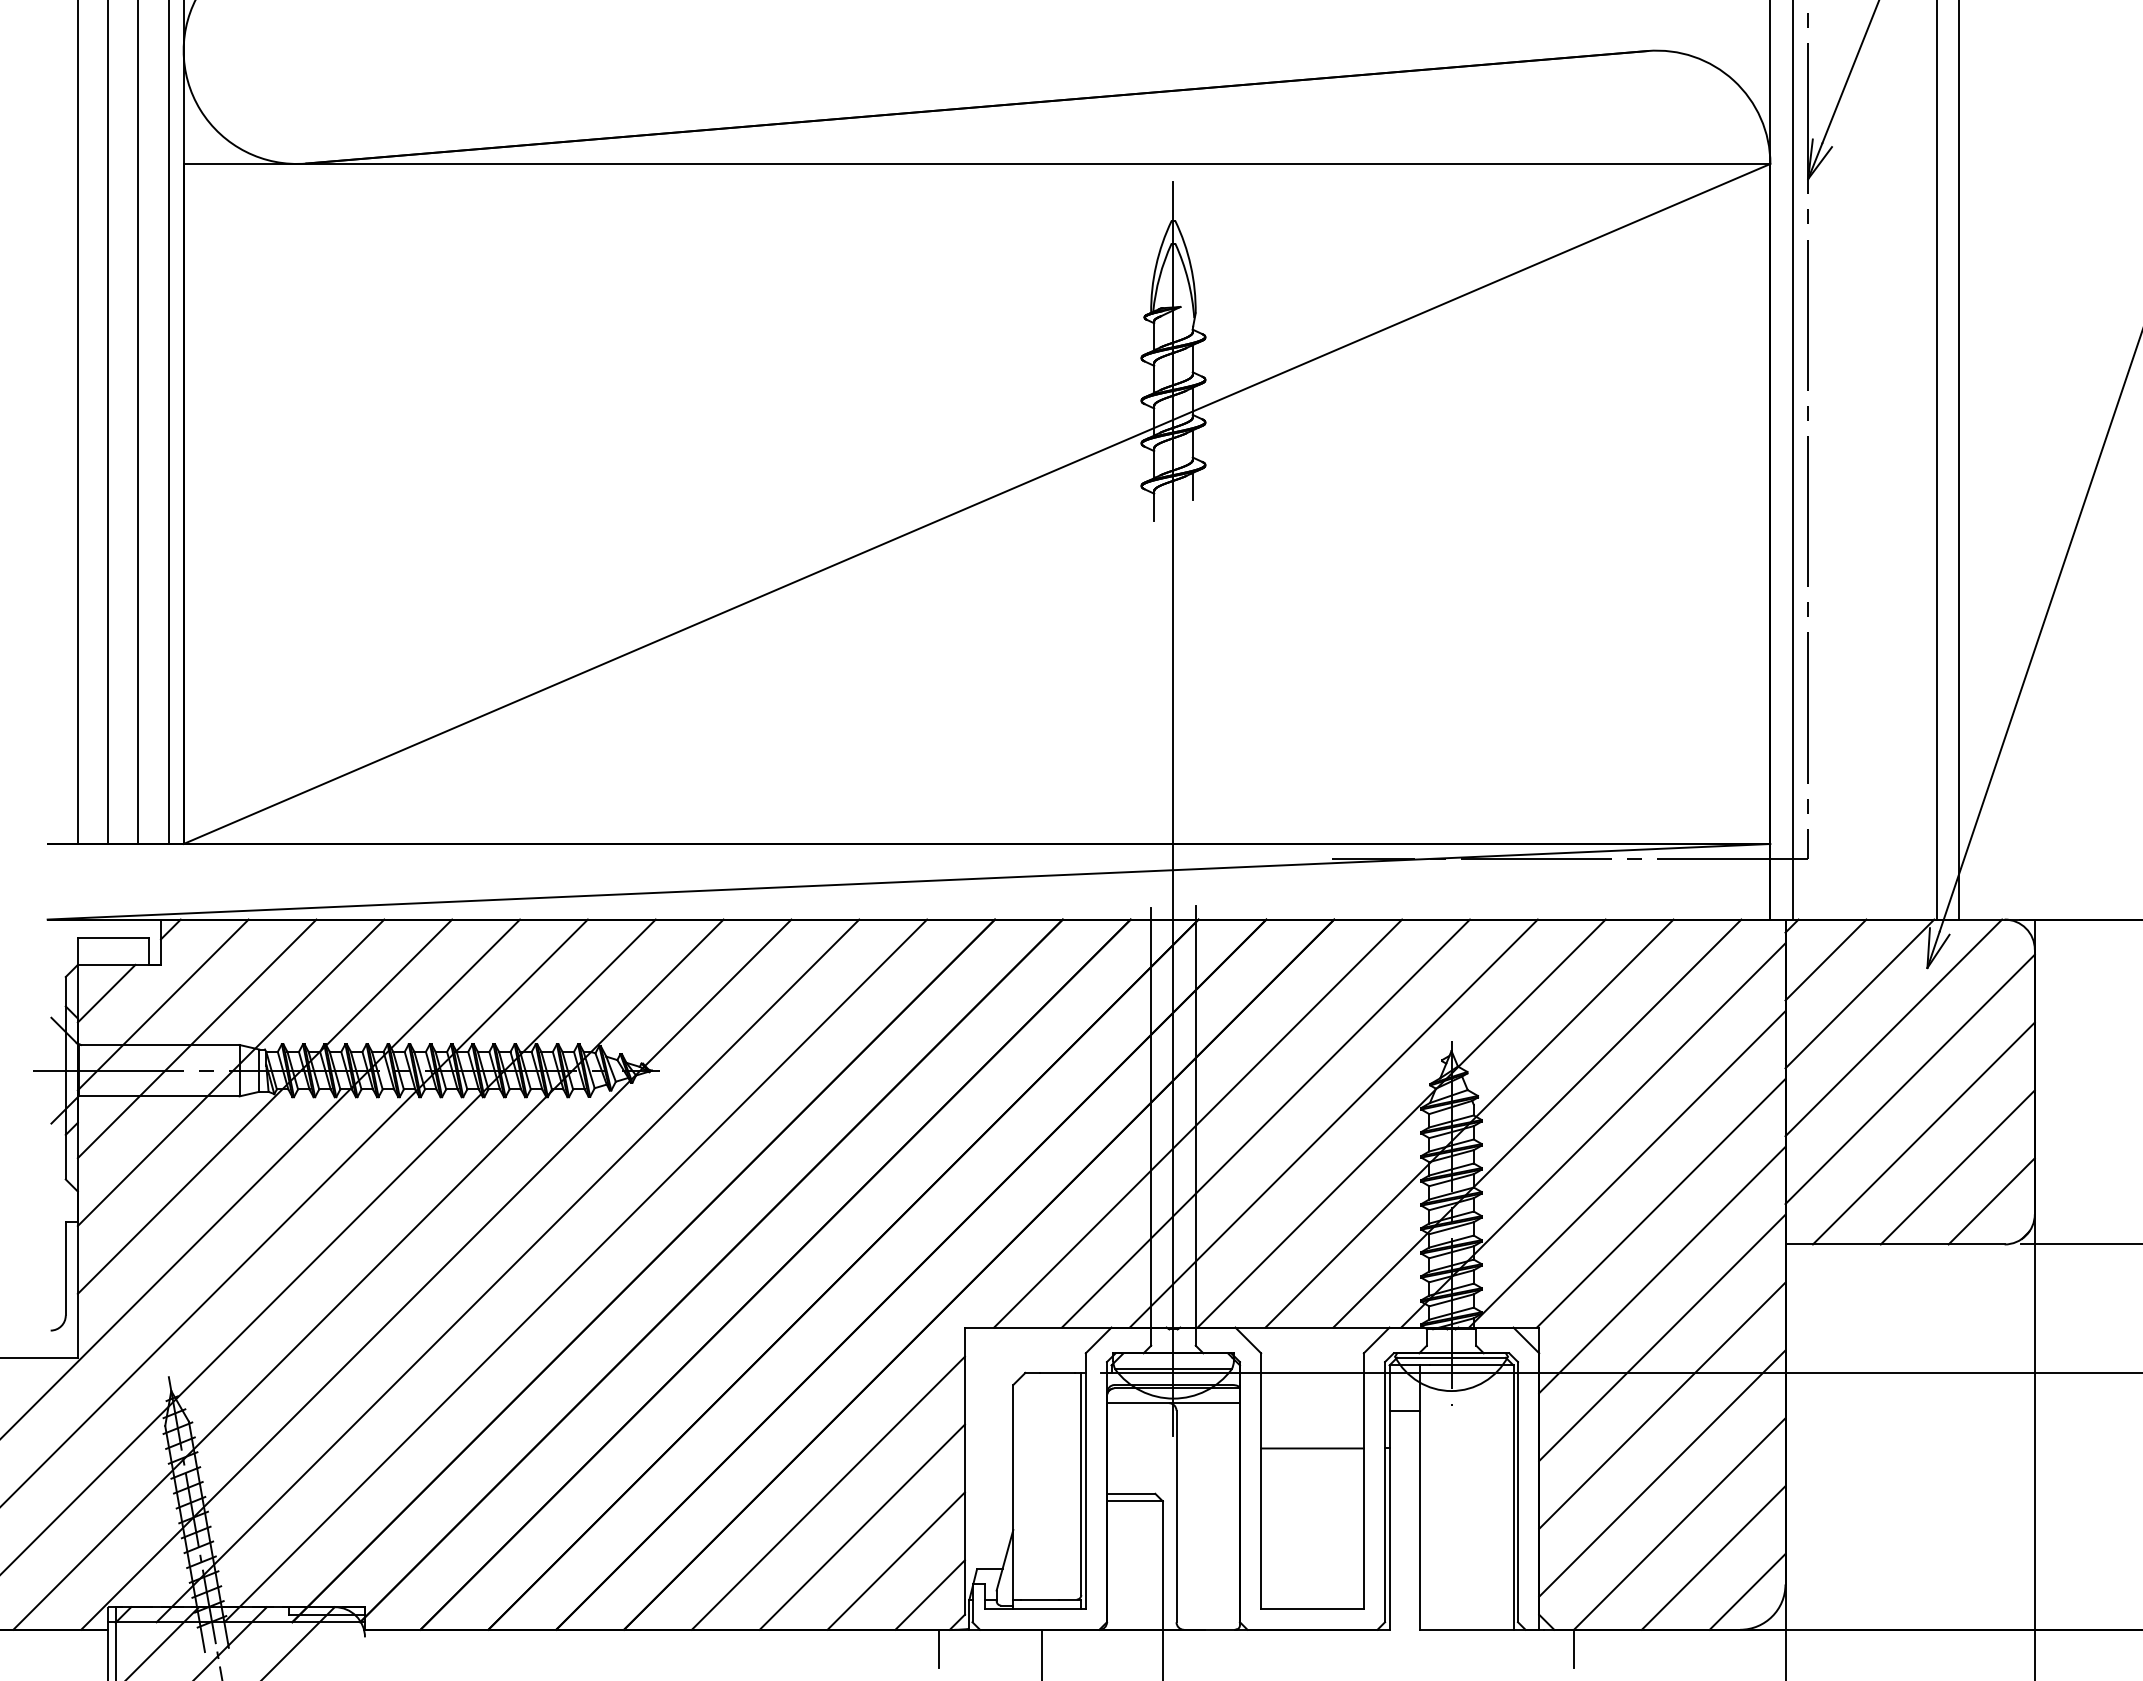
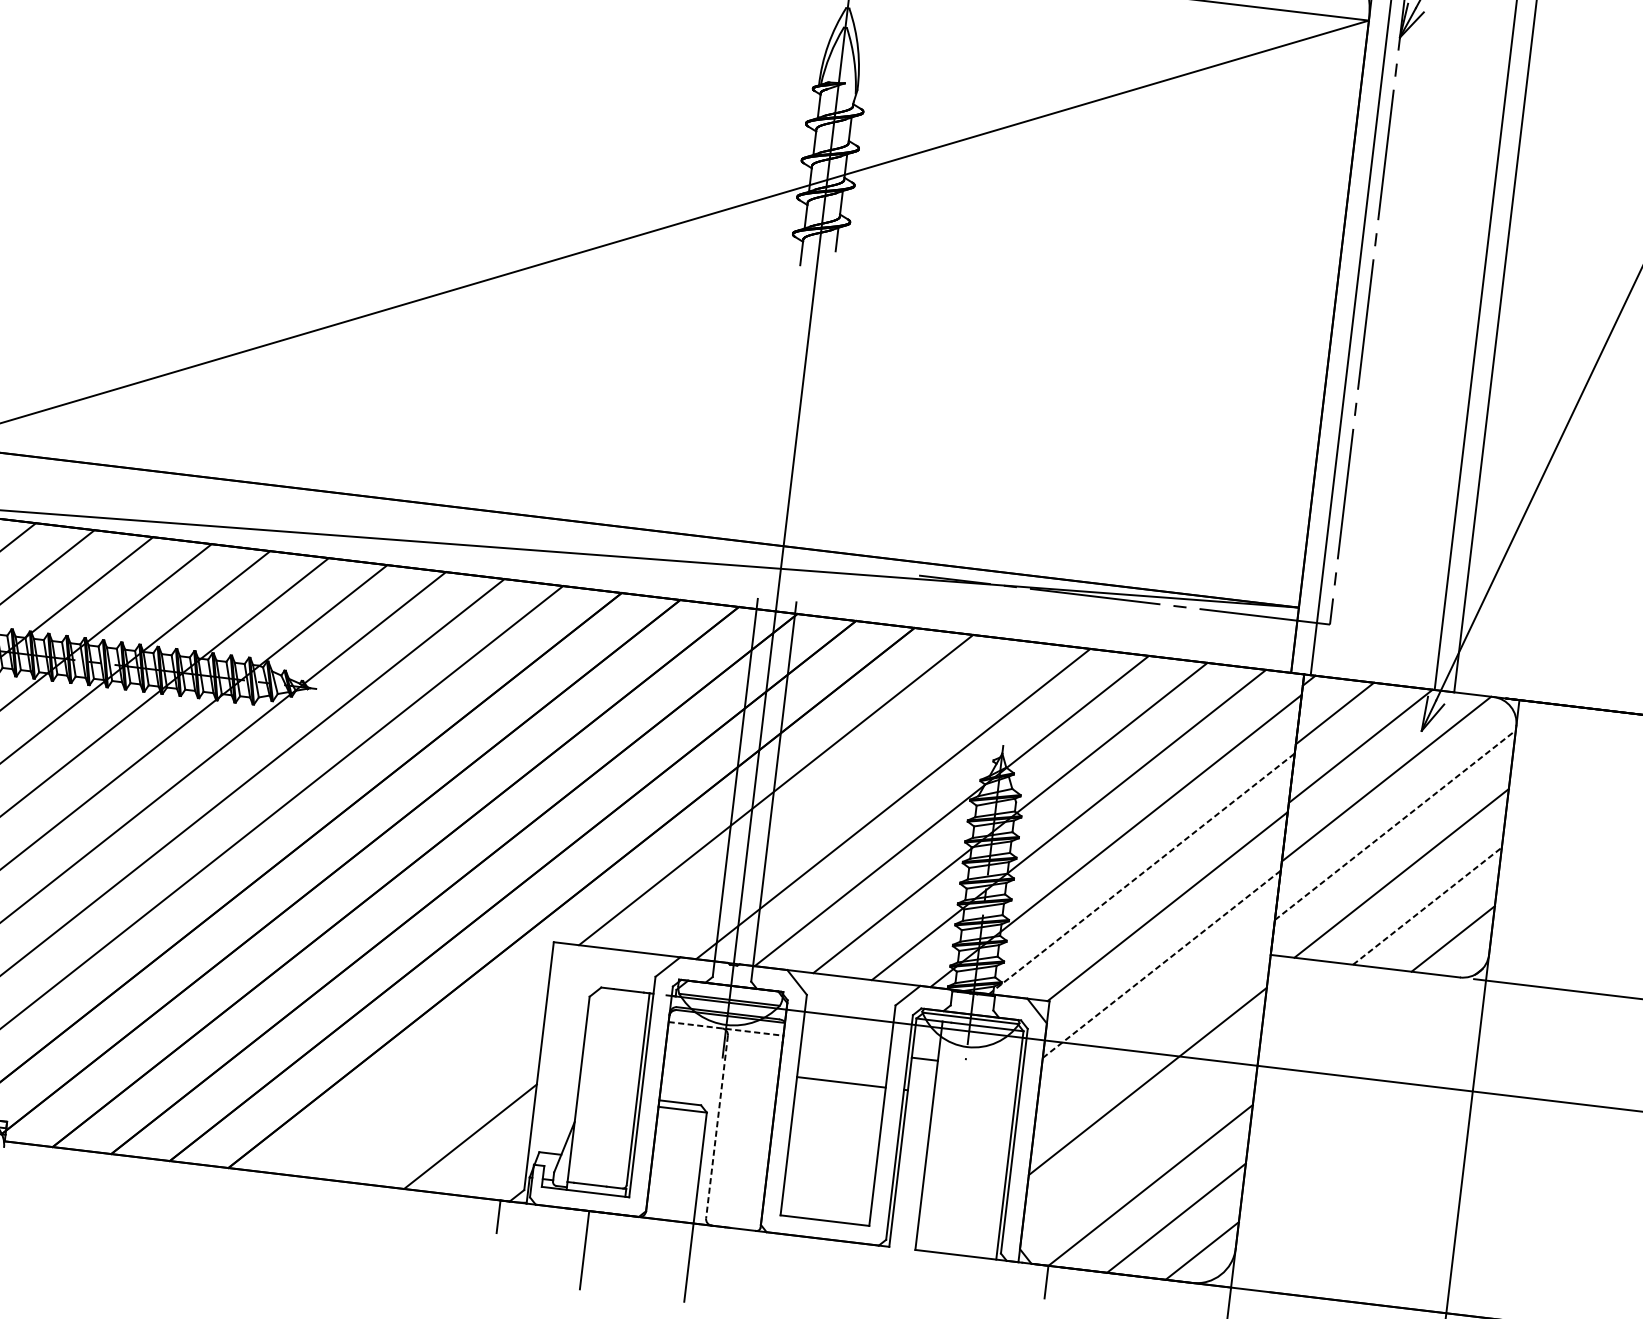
line: (1910, 1079) -> (1395, 825), solid -> dashed
line: (1265, 1123) -> (834, 796), removed
line: (1957, 1167) -> (1427, 906), solid -> dashed
line: (1627, 1169) -> (1142, 873), solid -> dashed
line: (1662, 1269) -> (1161, 963), solid -> dashed
line: (1662, 1337) -> (1154, 1022), removed
line: (1173, 1403) -> (726, 1029), solid -> dashed
line: (1662, 1473) -> (1140, 1139), removed
line: (827, 1492) -> (418, 1070), removed
line: (1176, 1516) -> (717, 1127), solid -> dashed
line: (861, 1526) -> (444, 1103), removed
line: (929, 1594) -> (495, 1168), removed

